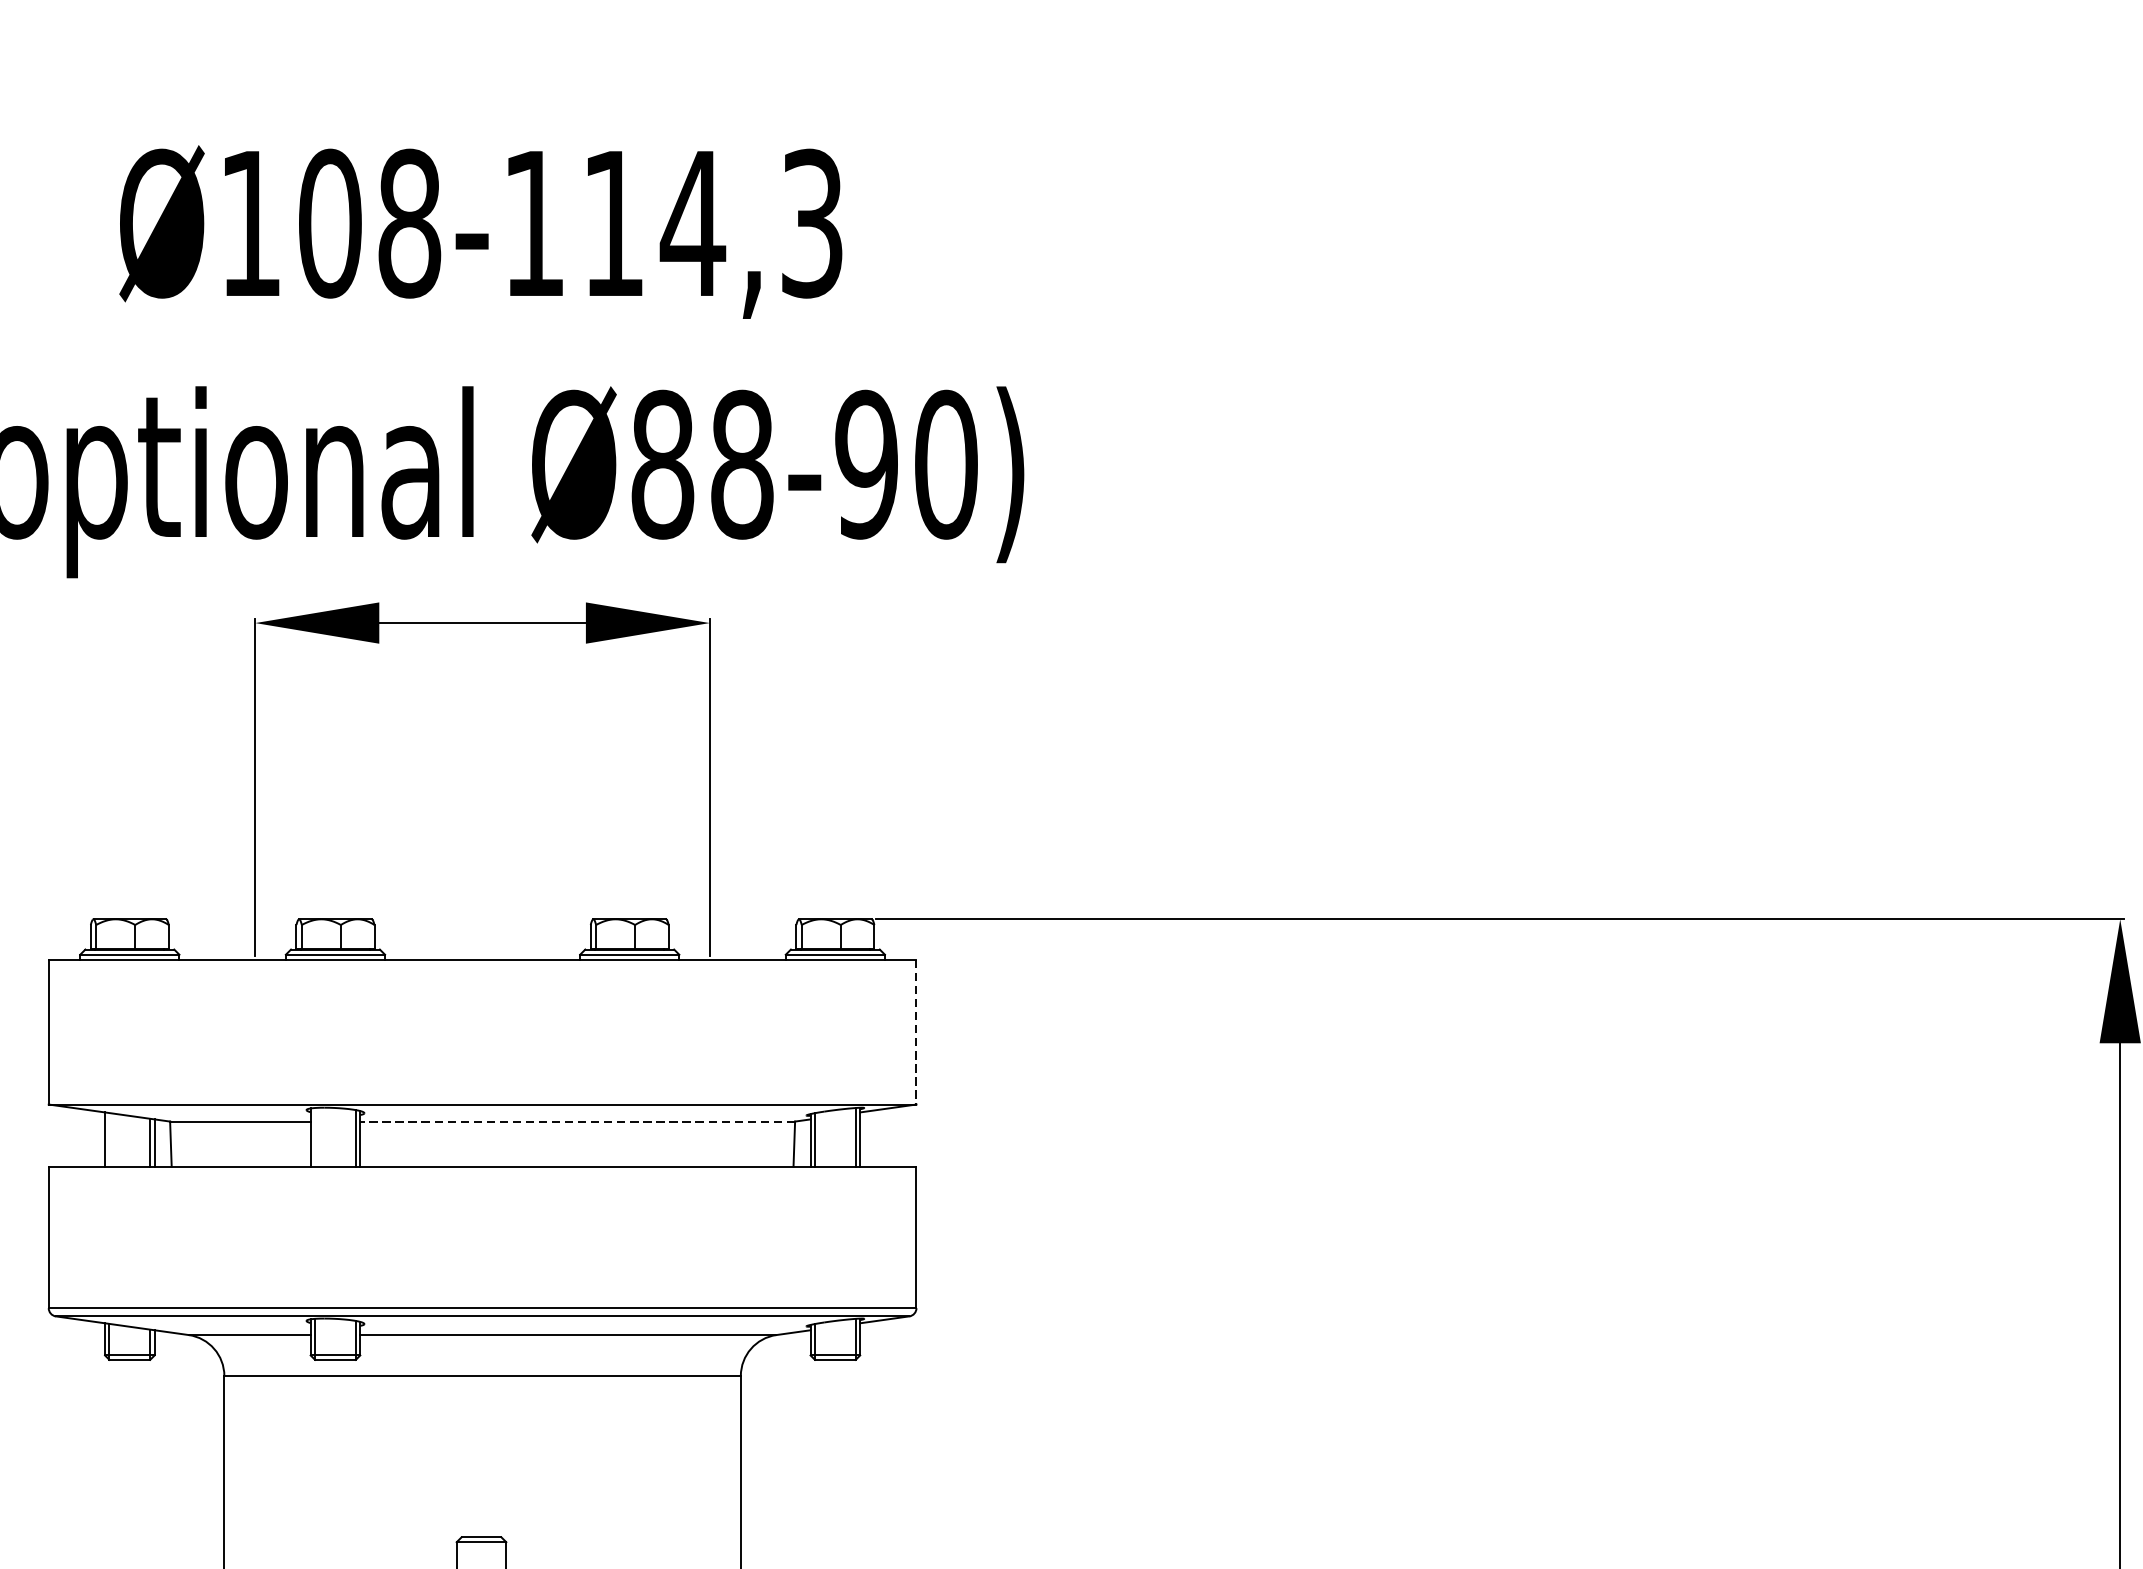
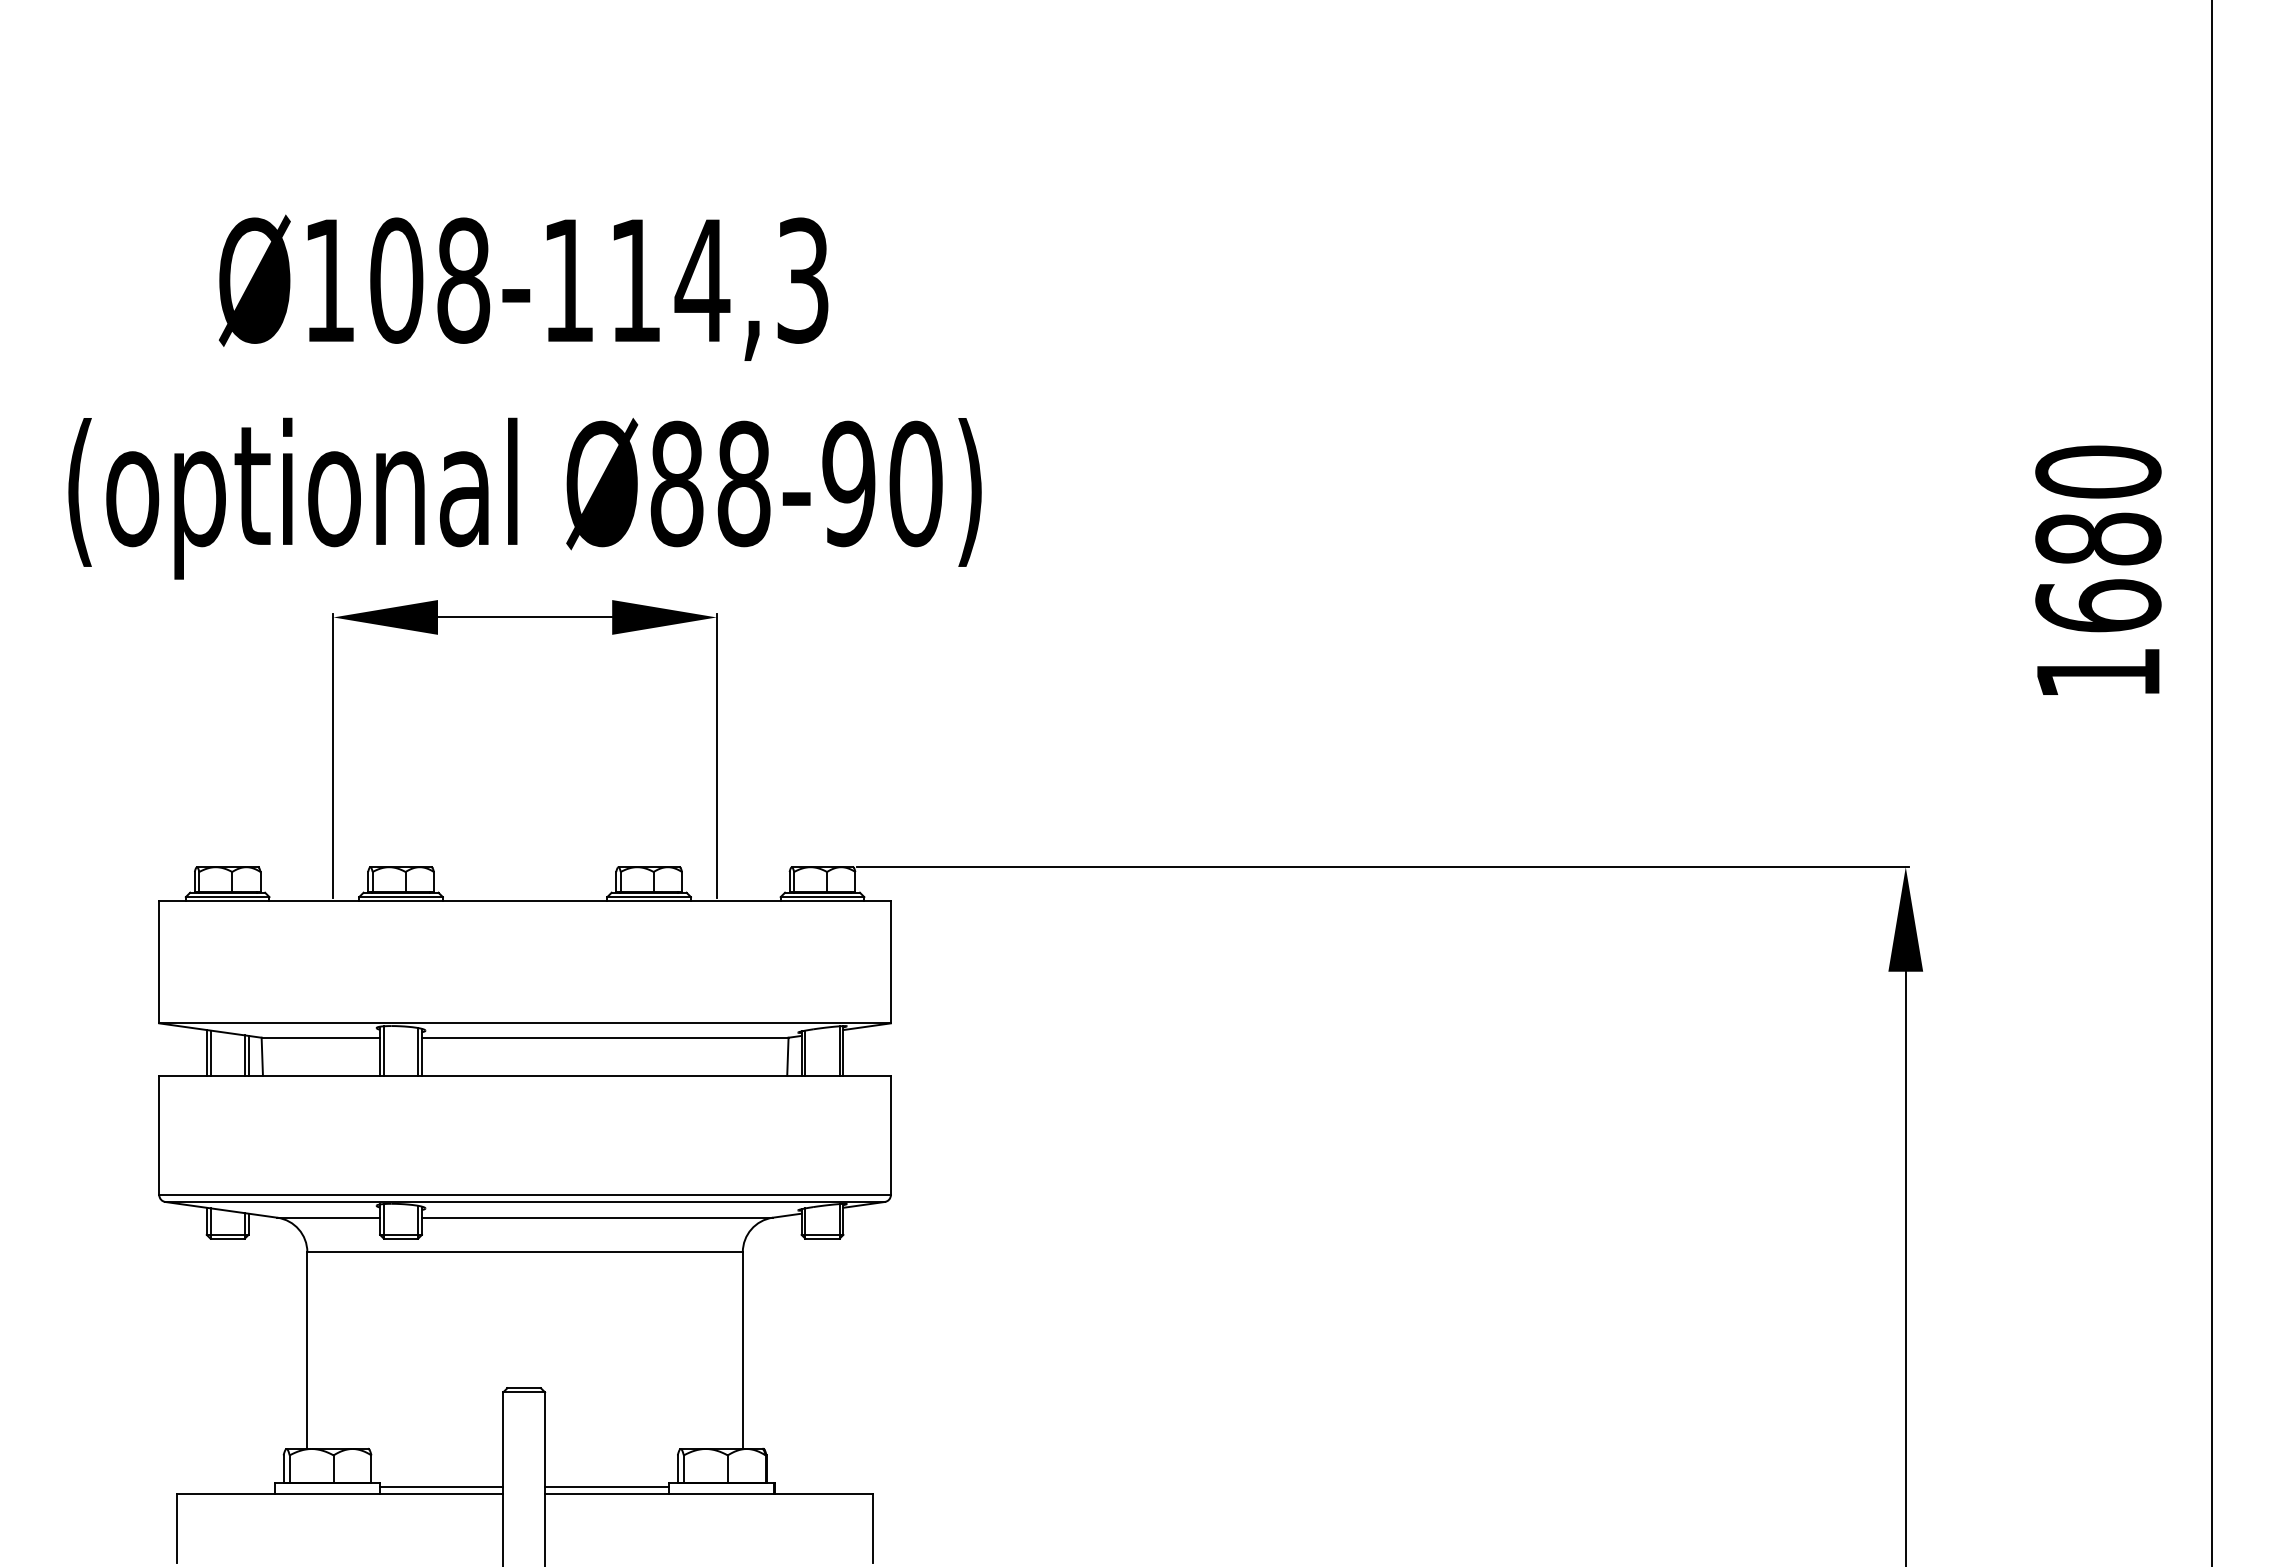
line: (916, 1032) -> (890, 962), dashed -> solid
line: (576, 1121) -> (604, 1037), dashed -> solid
line: (314, 1136) -> (383, 1050), added
line: (109, 1139) -> (210, 1052), added

